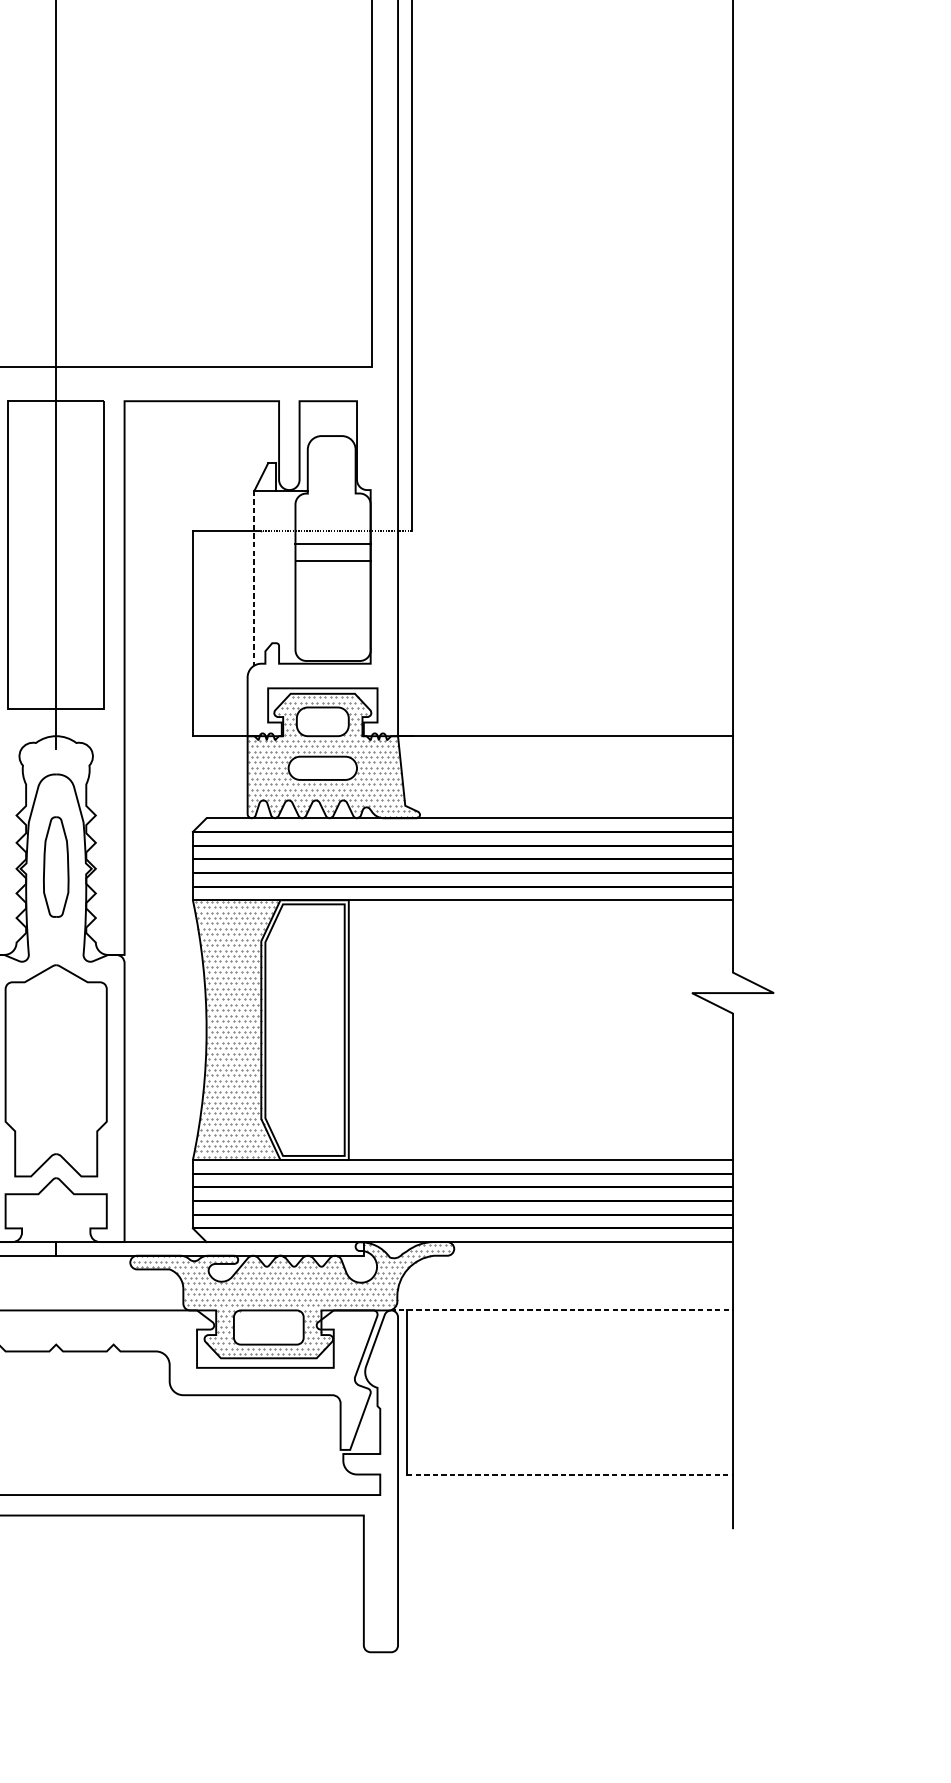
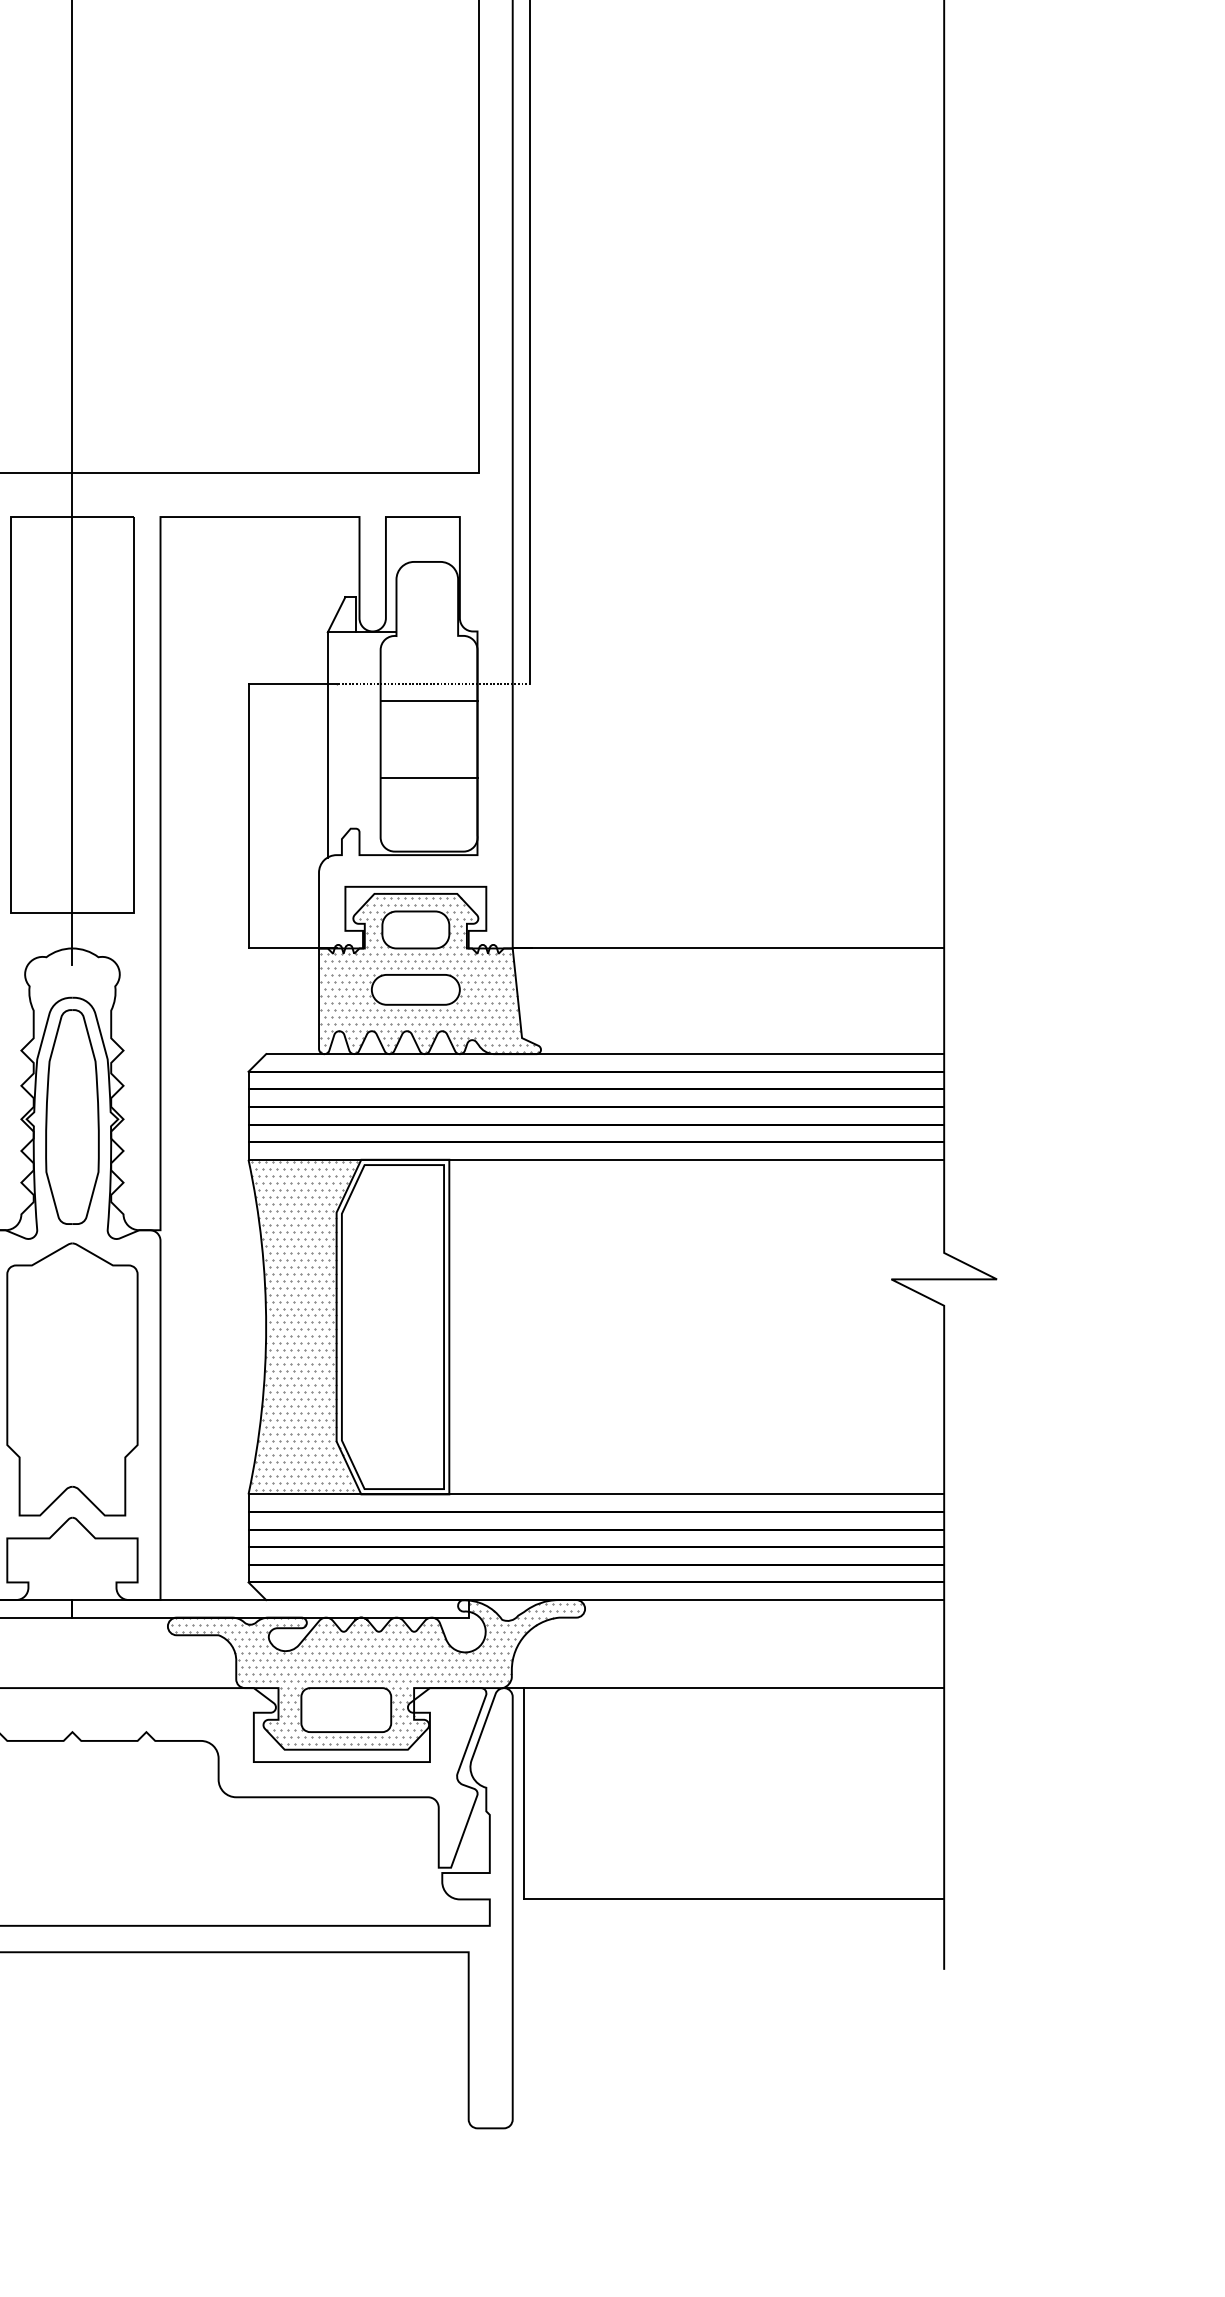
line: (332, 560) -> (428, 777), moved
line: (254, 577) -> (327, 744), dashed -> solid
part: (56, 866) -> (72, 1116), size x1.67
line: (561, 1310) -> (723, 1688), dashed -> solid
line: (570, 1474) -> (734, 1899), dashed -> solid

